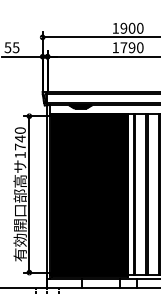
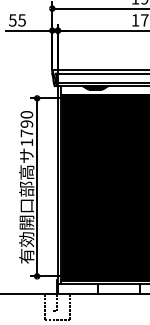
text: (19, 138) -> (25, 123), 1740 -> 1790

